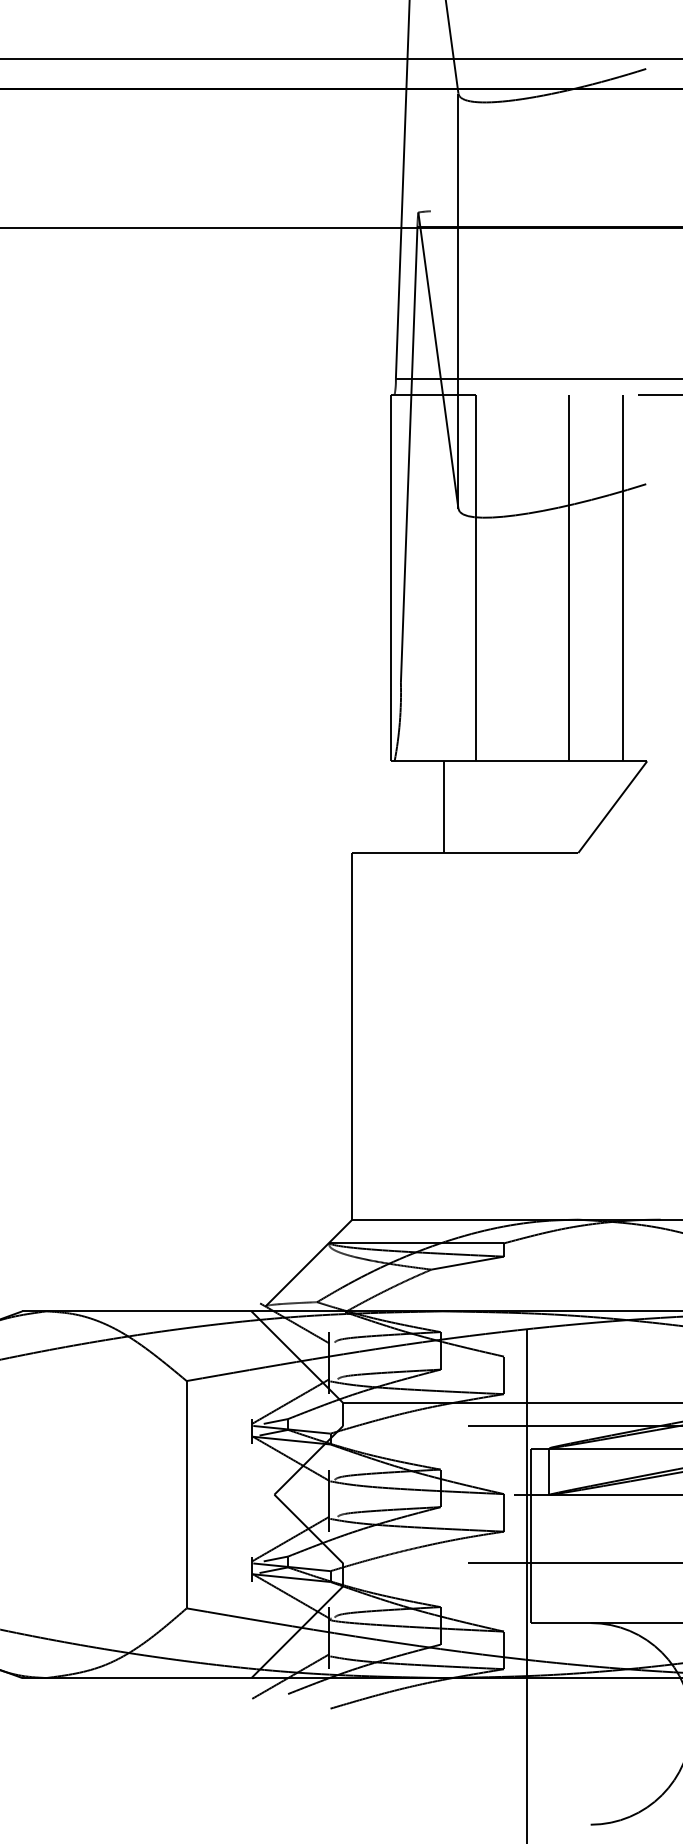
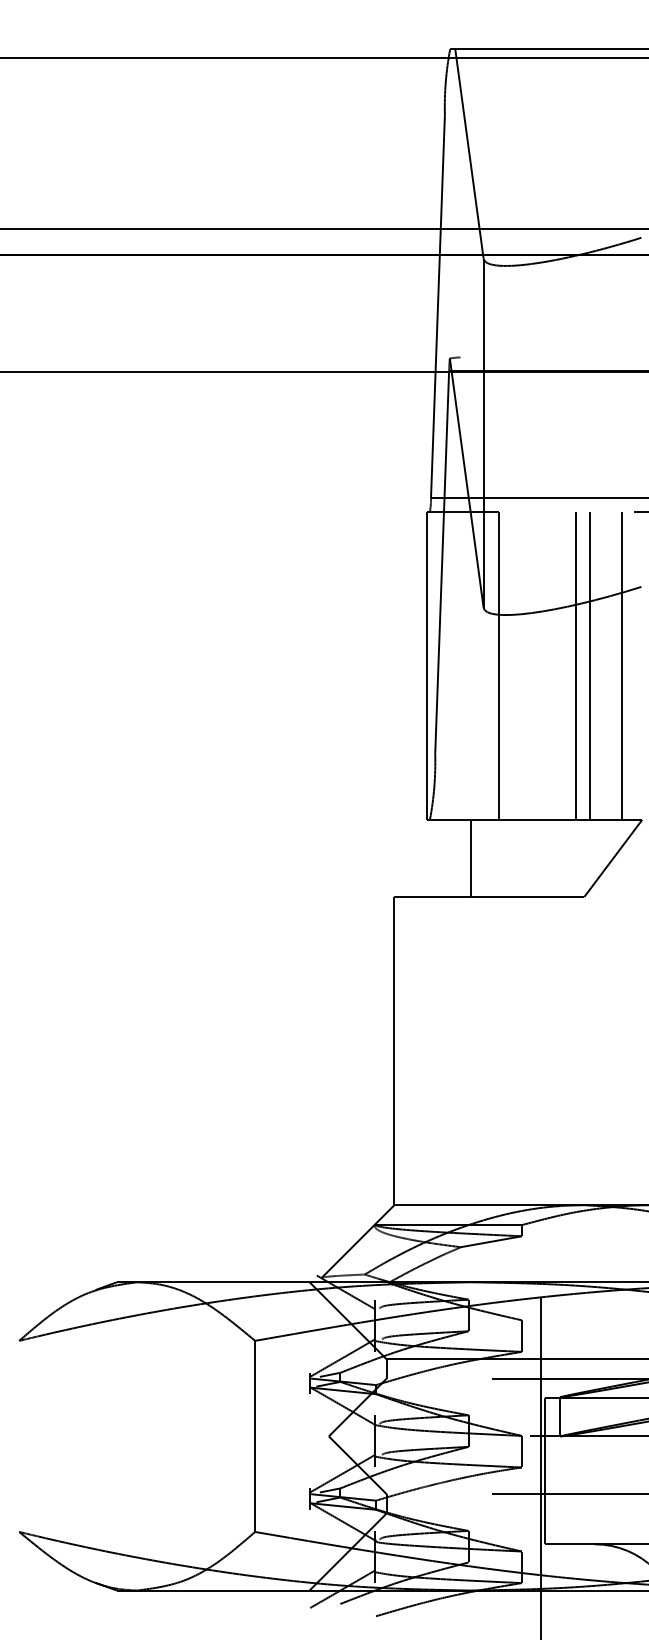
line: (585, 577) -> (590, 665), added

